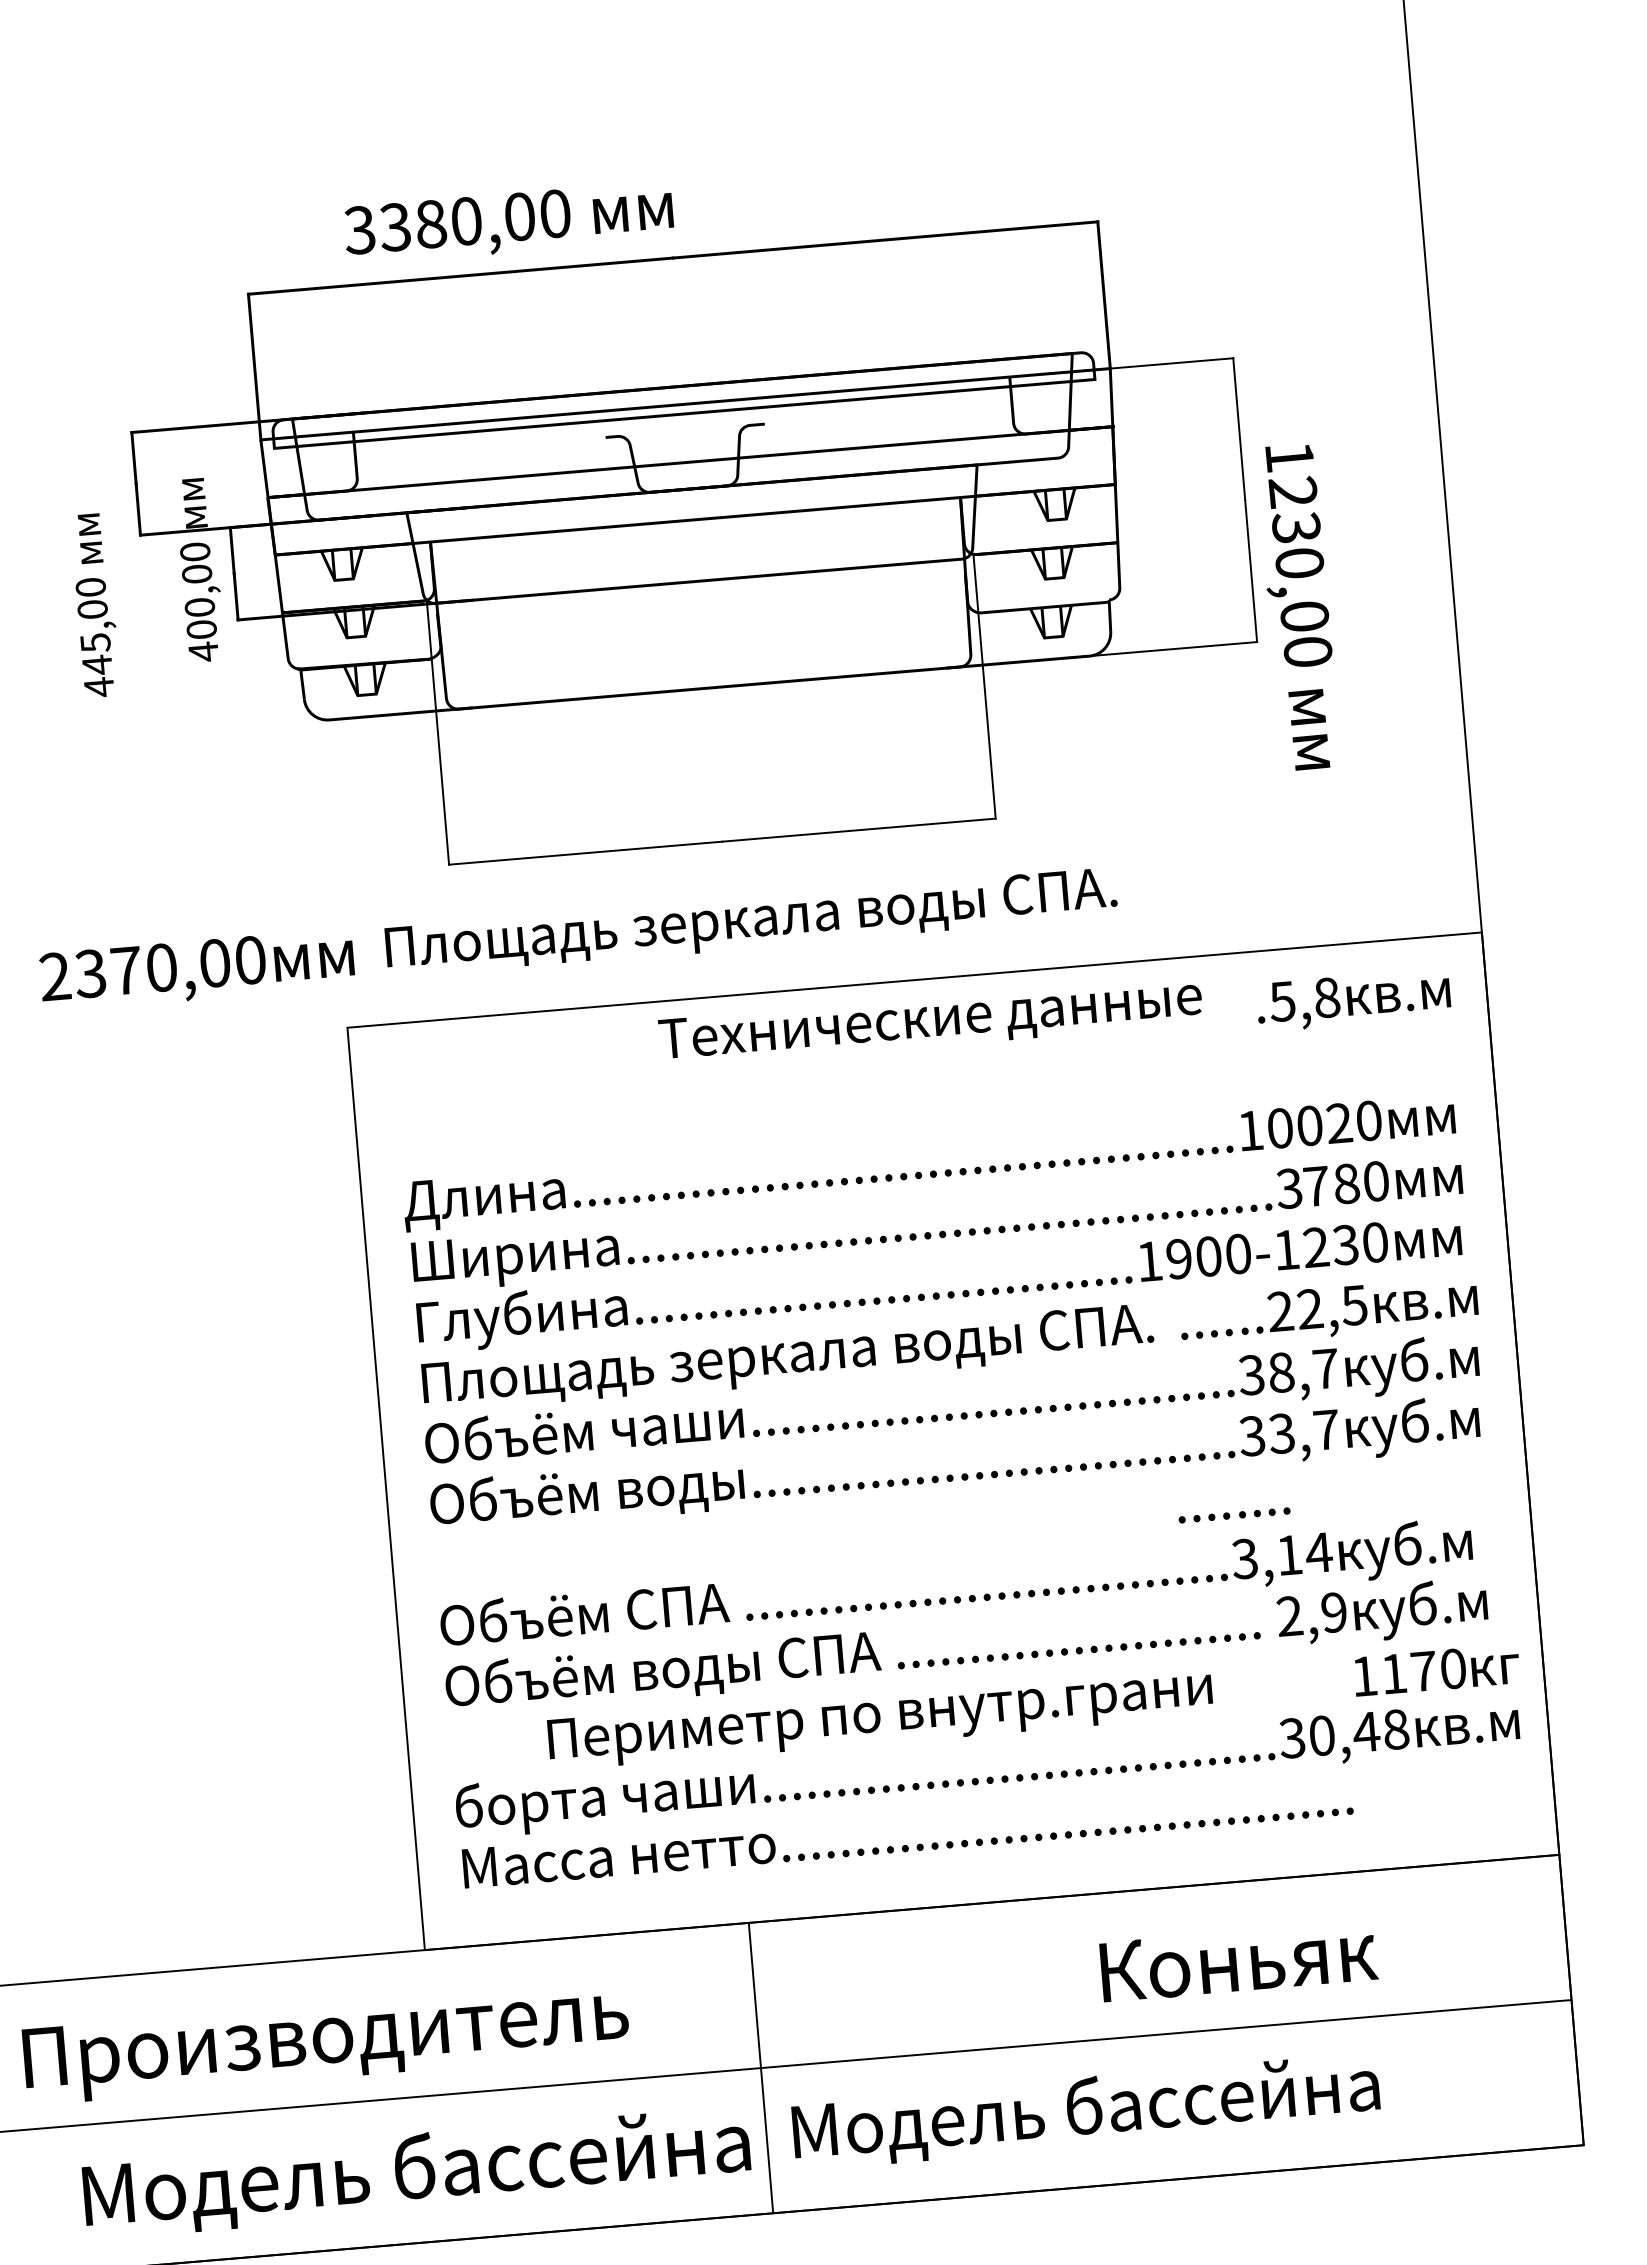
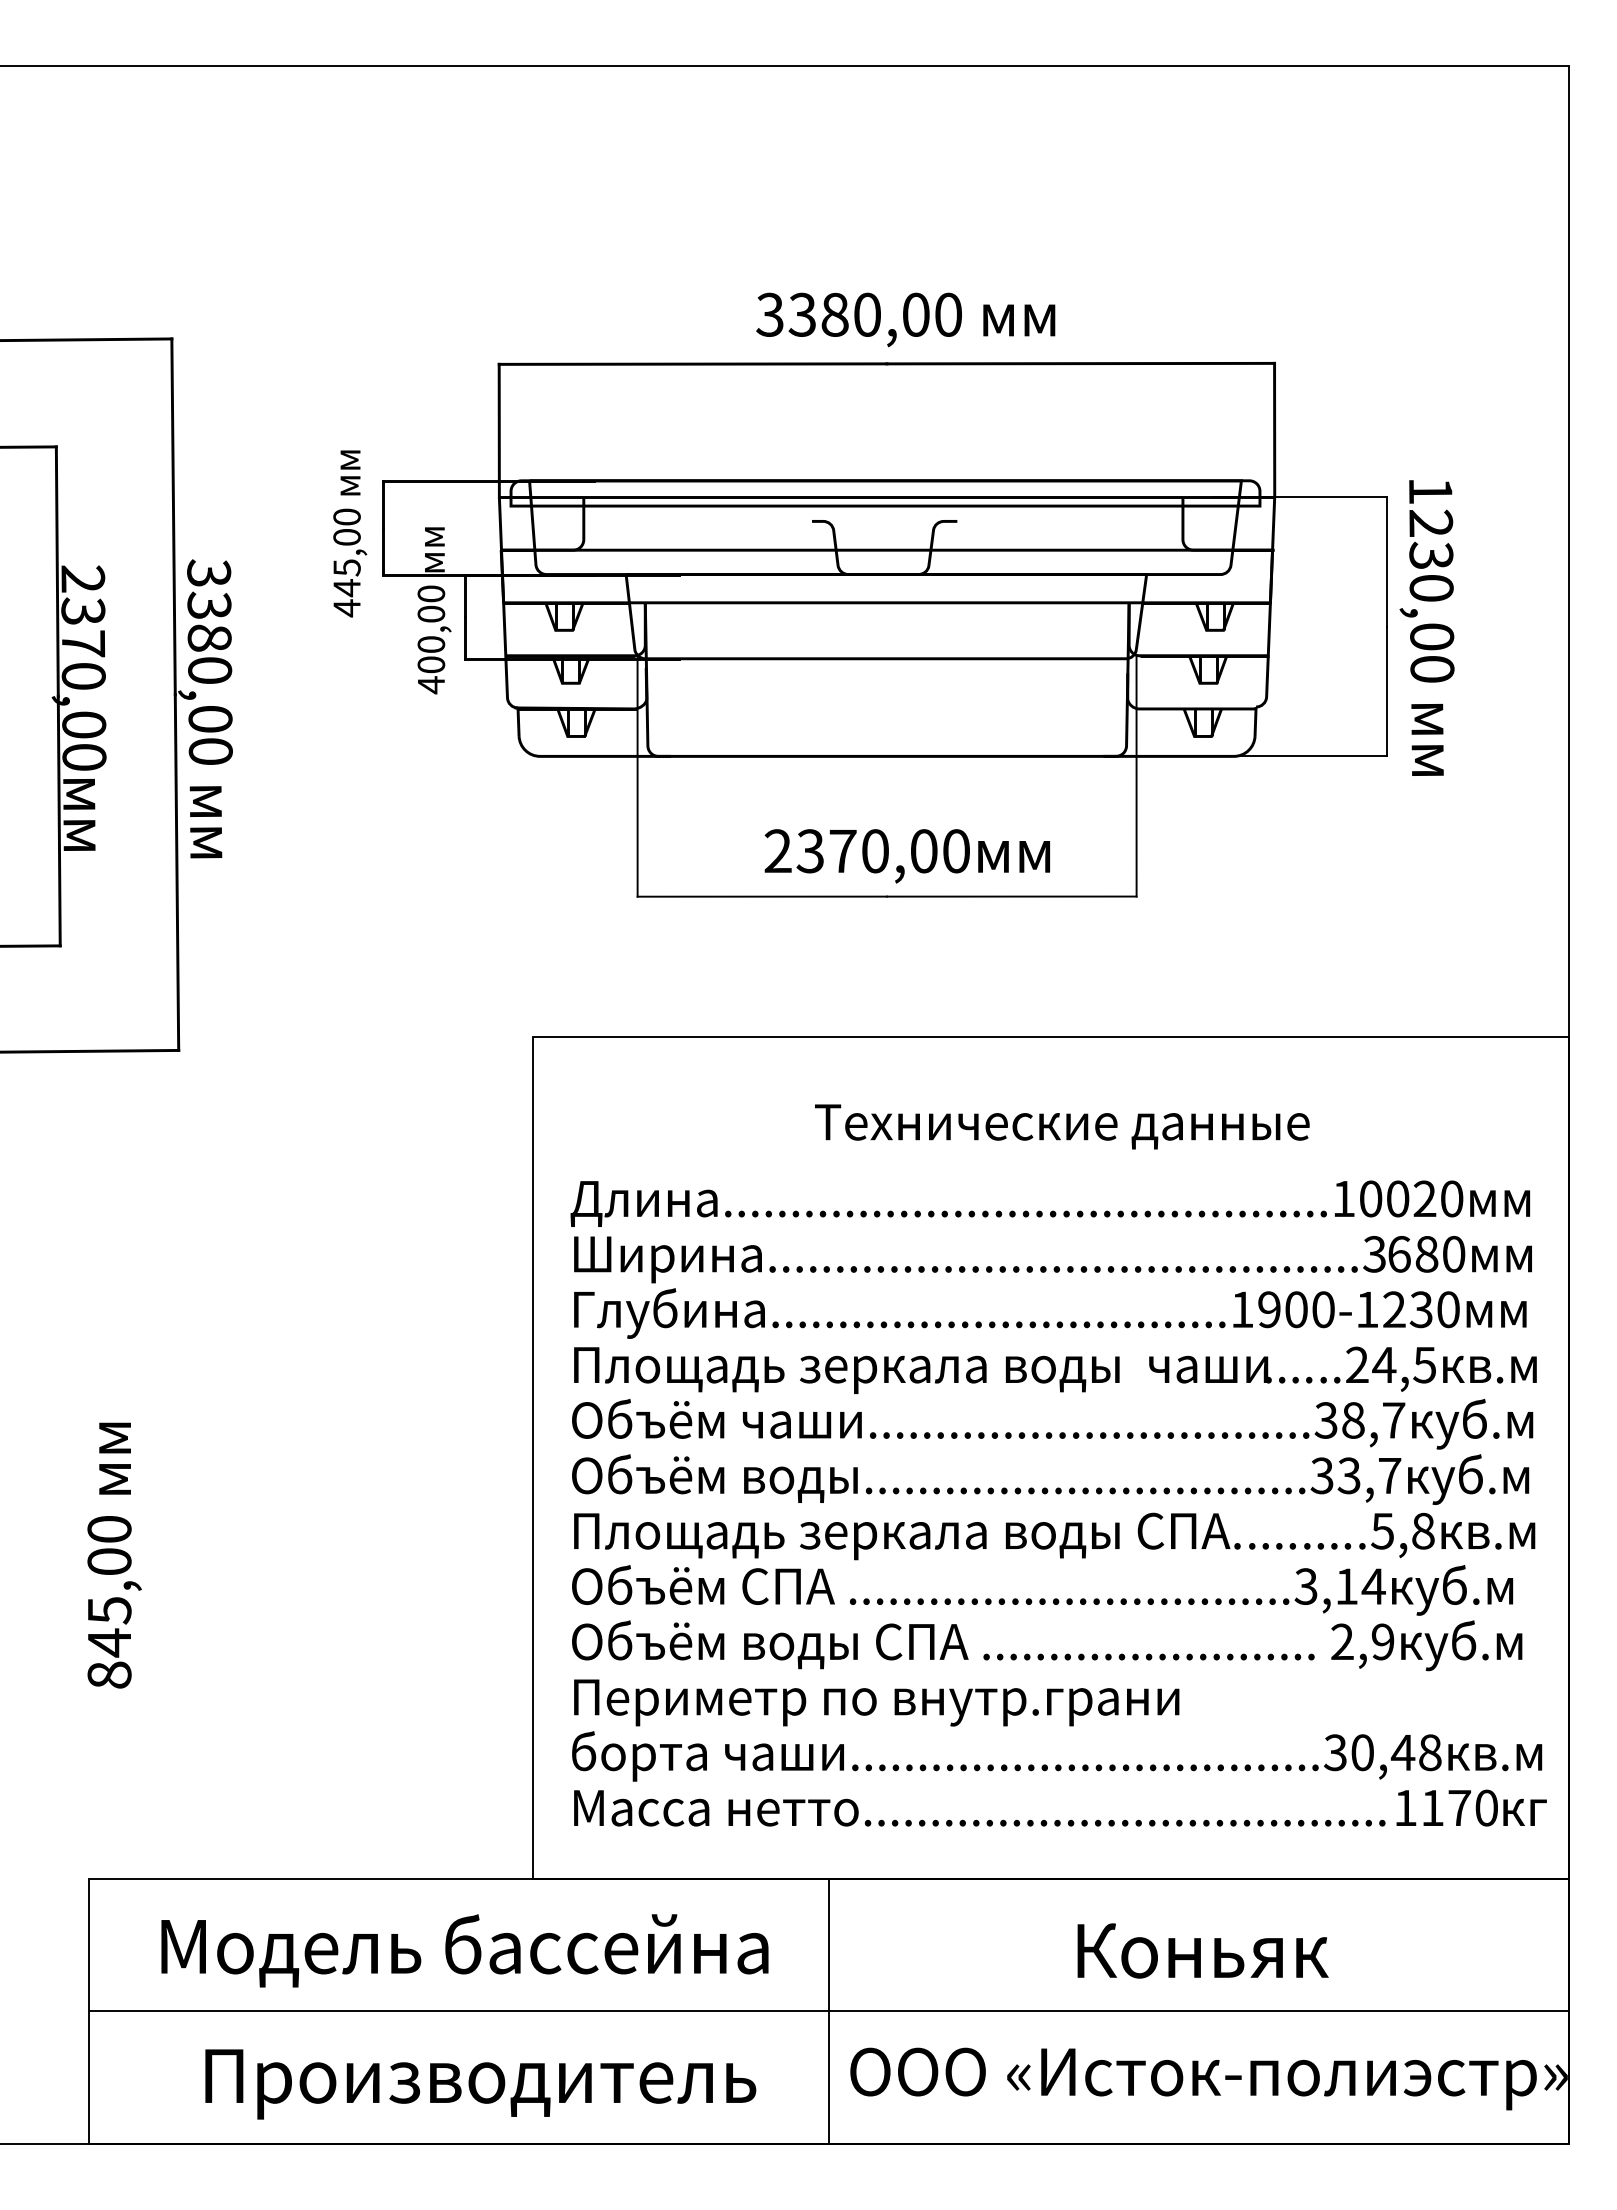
text: (508, 222) -> (905, 319), moved
text: (96, 605) -> (350, 533), moved
text: (1297, 606) -> (1426, 627), moved
text: (751, 922) -> (907, 1536), moved
text: (196, 970) -> (906, 856), moved
text: (1353, 1000) -> (1447, 1535), moved
text: (930, 1021) -> (1062, 1126), moved
text: (1316, 1186) -> (1399, 1254), 7 -> 6
text: (1310, 1308) -> (1384, 1364), ..22,5 -> ..24,5
text: (1110, 1325) -> (1202, 1364), Площадь зеркала воды СПА. -> Площадь зеркала воды  чаши
text: (1436, 1669) -> (1471, 1807), moved
text: (880, 1717) -> (876, 1702), moved
text: (1238, 1961) -> (1202, 1950), moved
text: (359, 2037) -> (467, 1952), Производитель -> Модель бассейна
text: (1183, 2104) -> (1208, 2076), Модель бассейна -> ООО «Исток-полиэстр»
text: (419, 2174) -> (511, 2081), Модель бассейна -> Производитель

